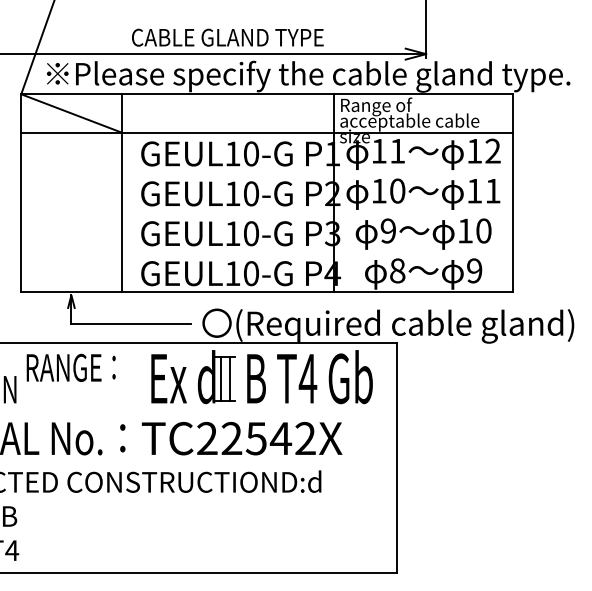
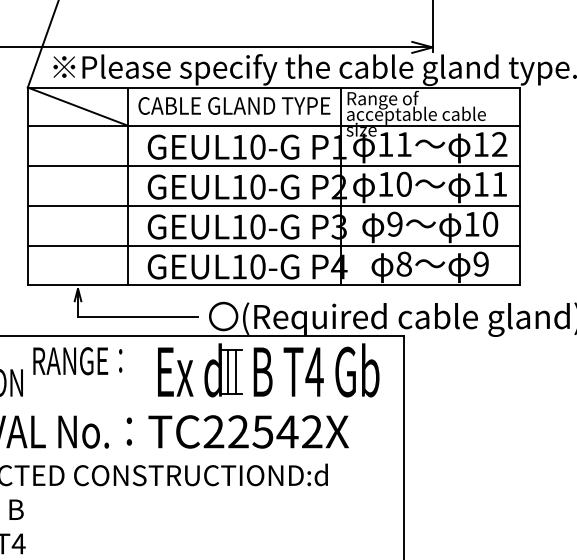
text: (227, 37) -> (234, 105), moved
line: (267, 172) -> (274, 165), added
line: (267, 212) -> (274, 205), added
line: (267, 252) -> (274, 245), added

